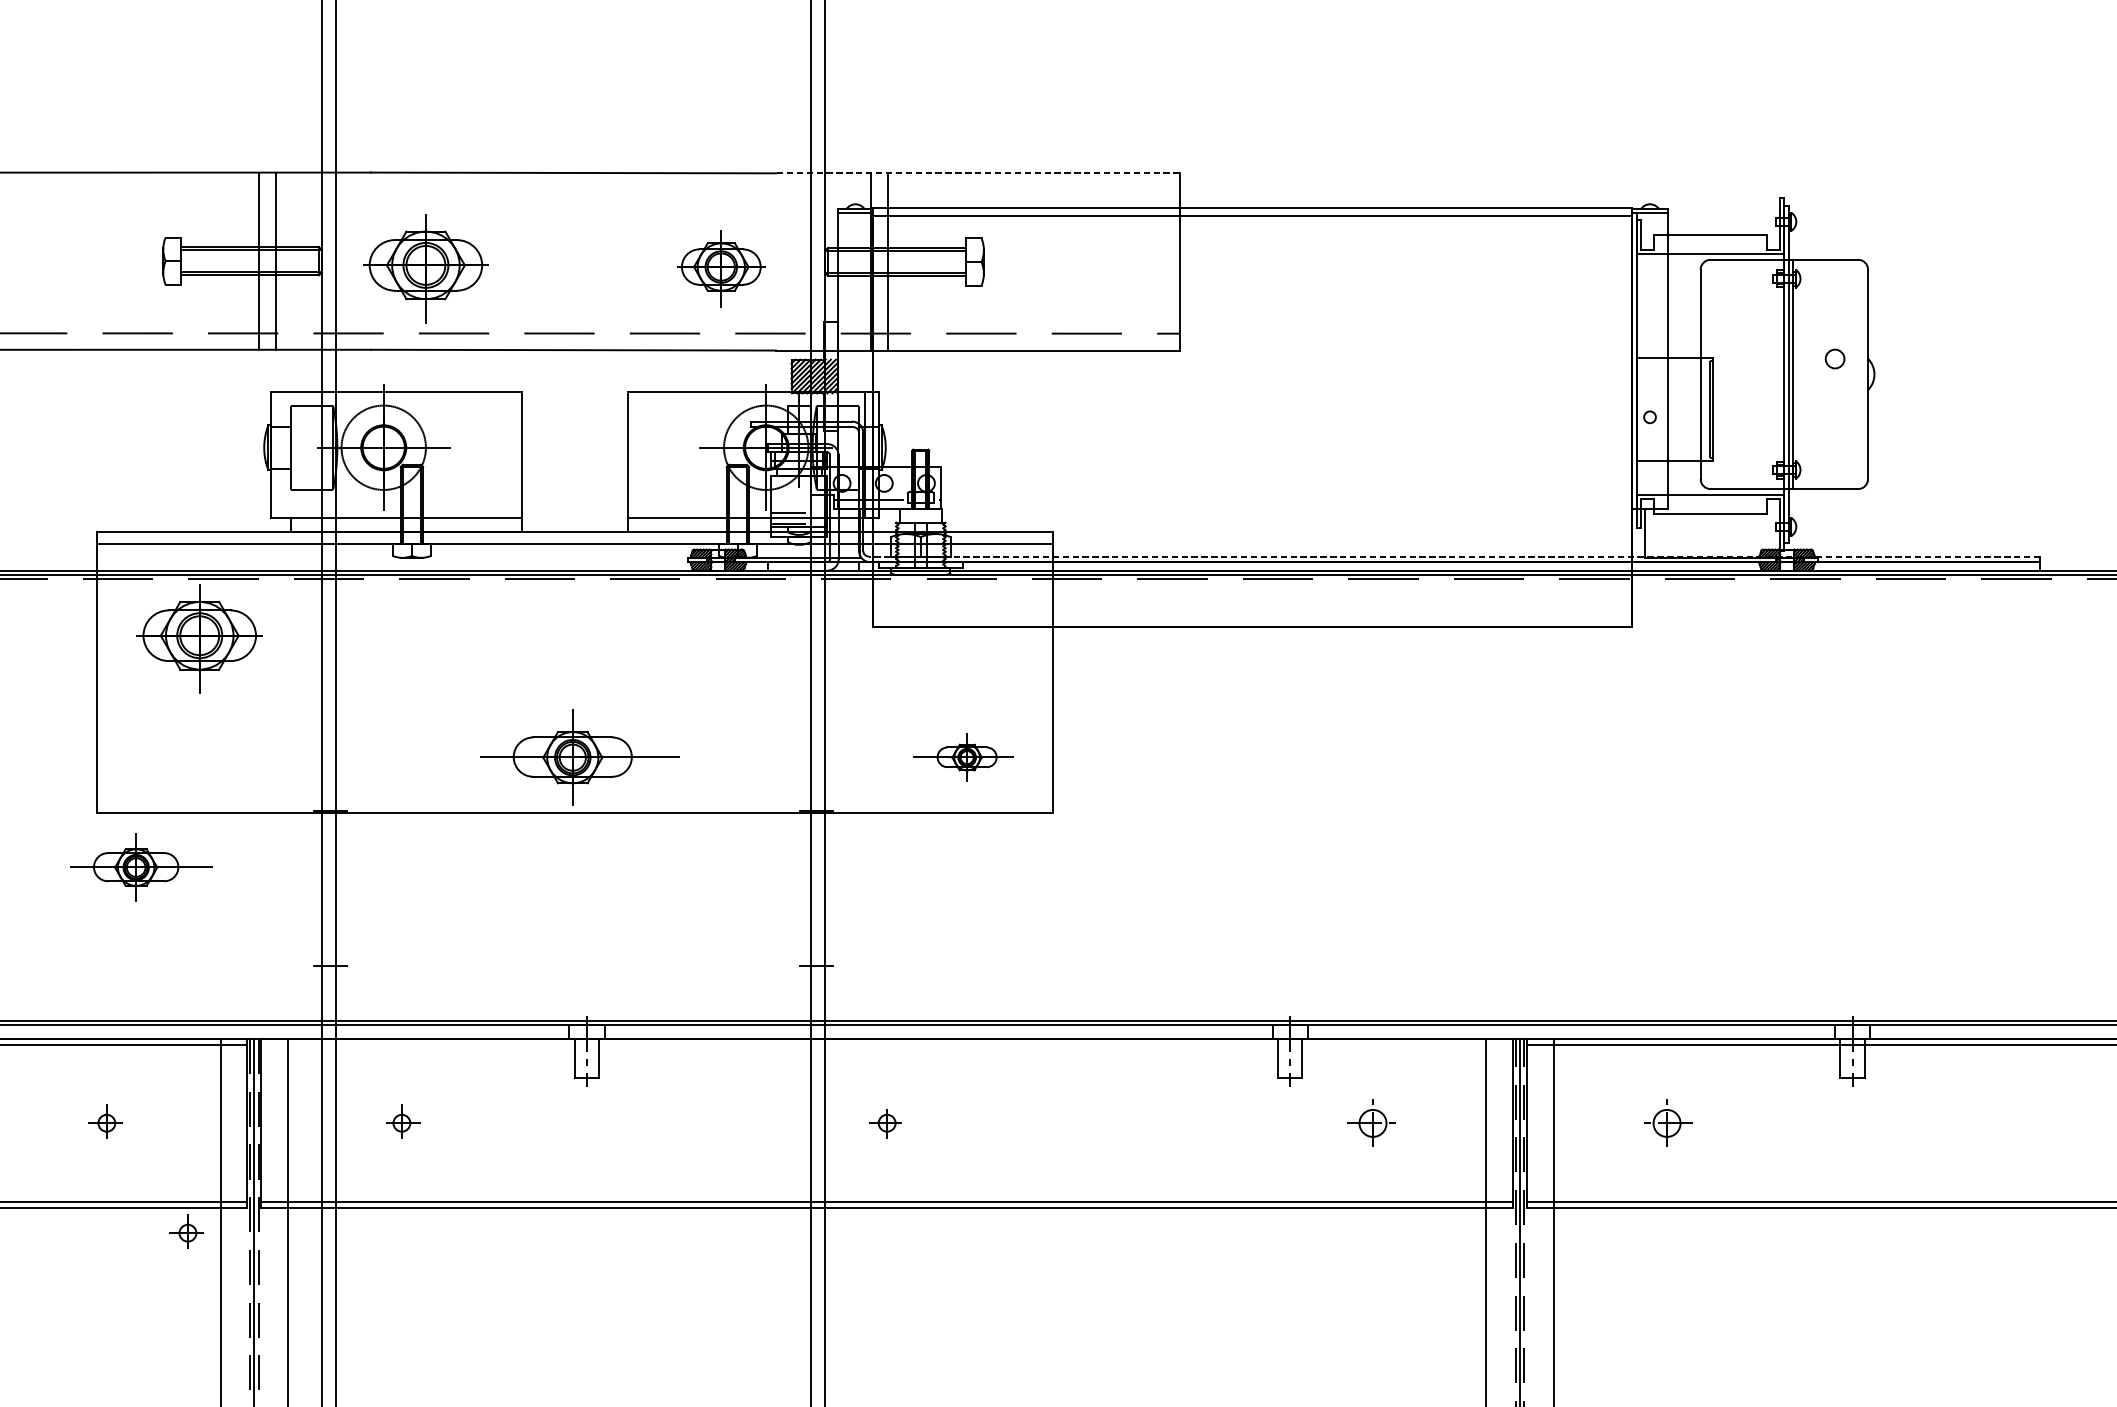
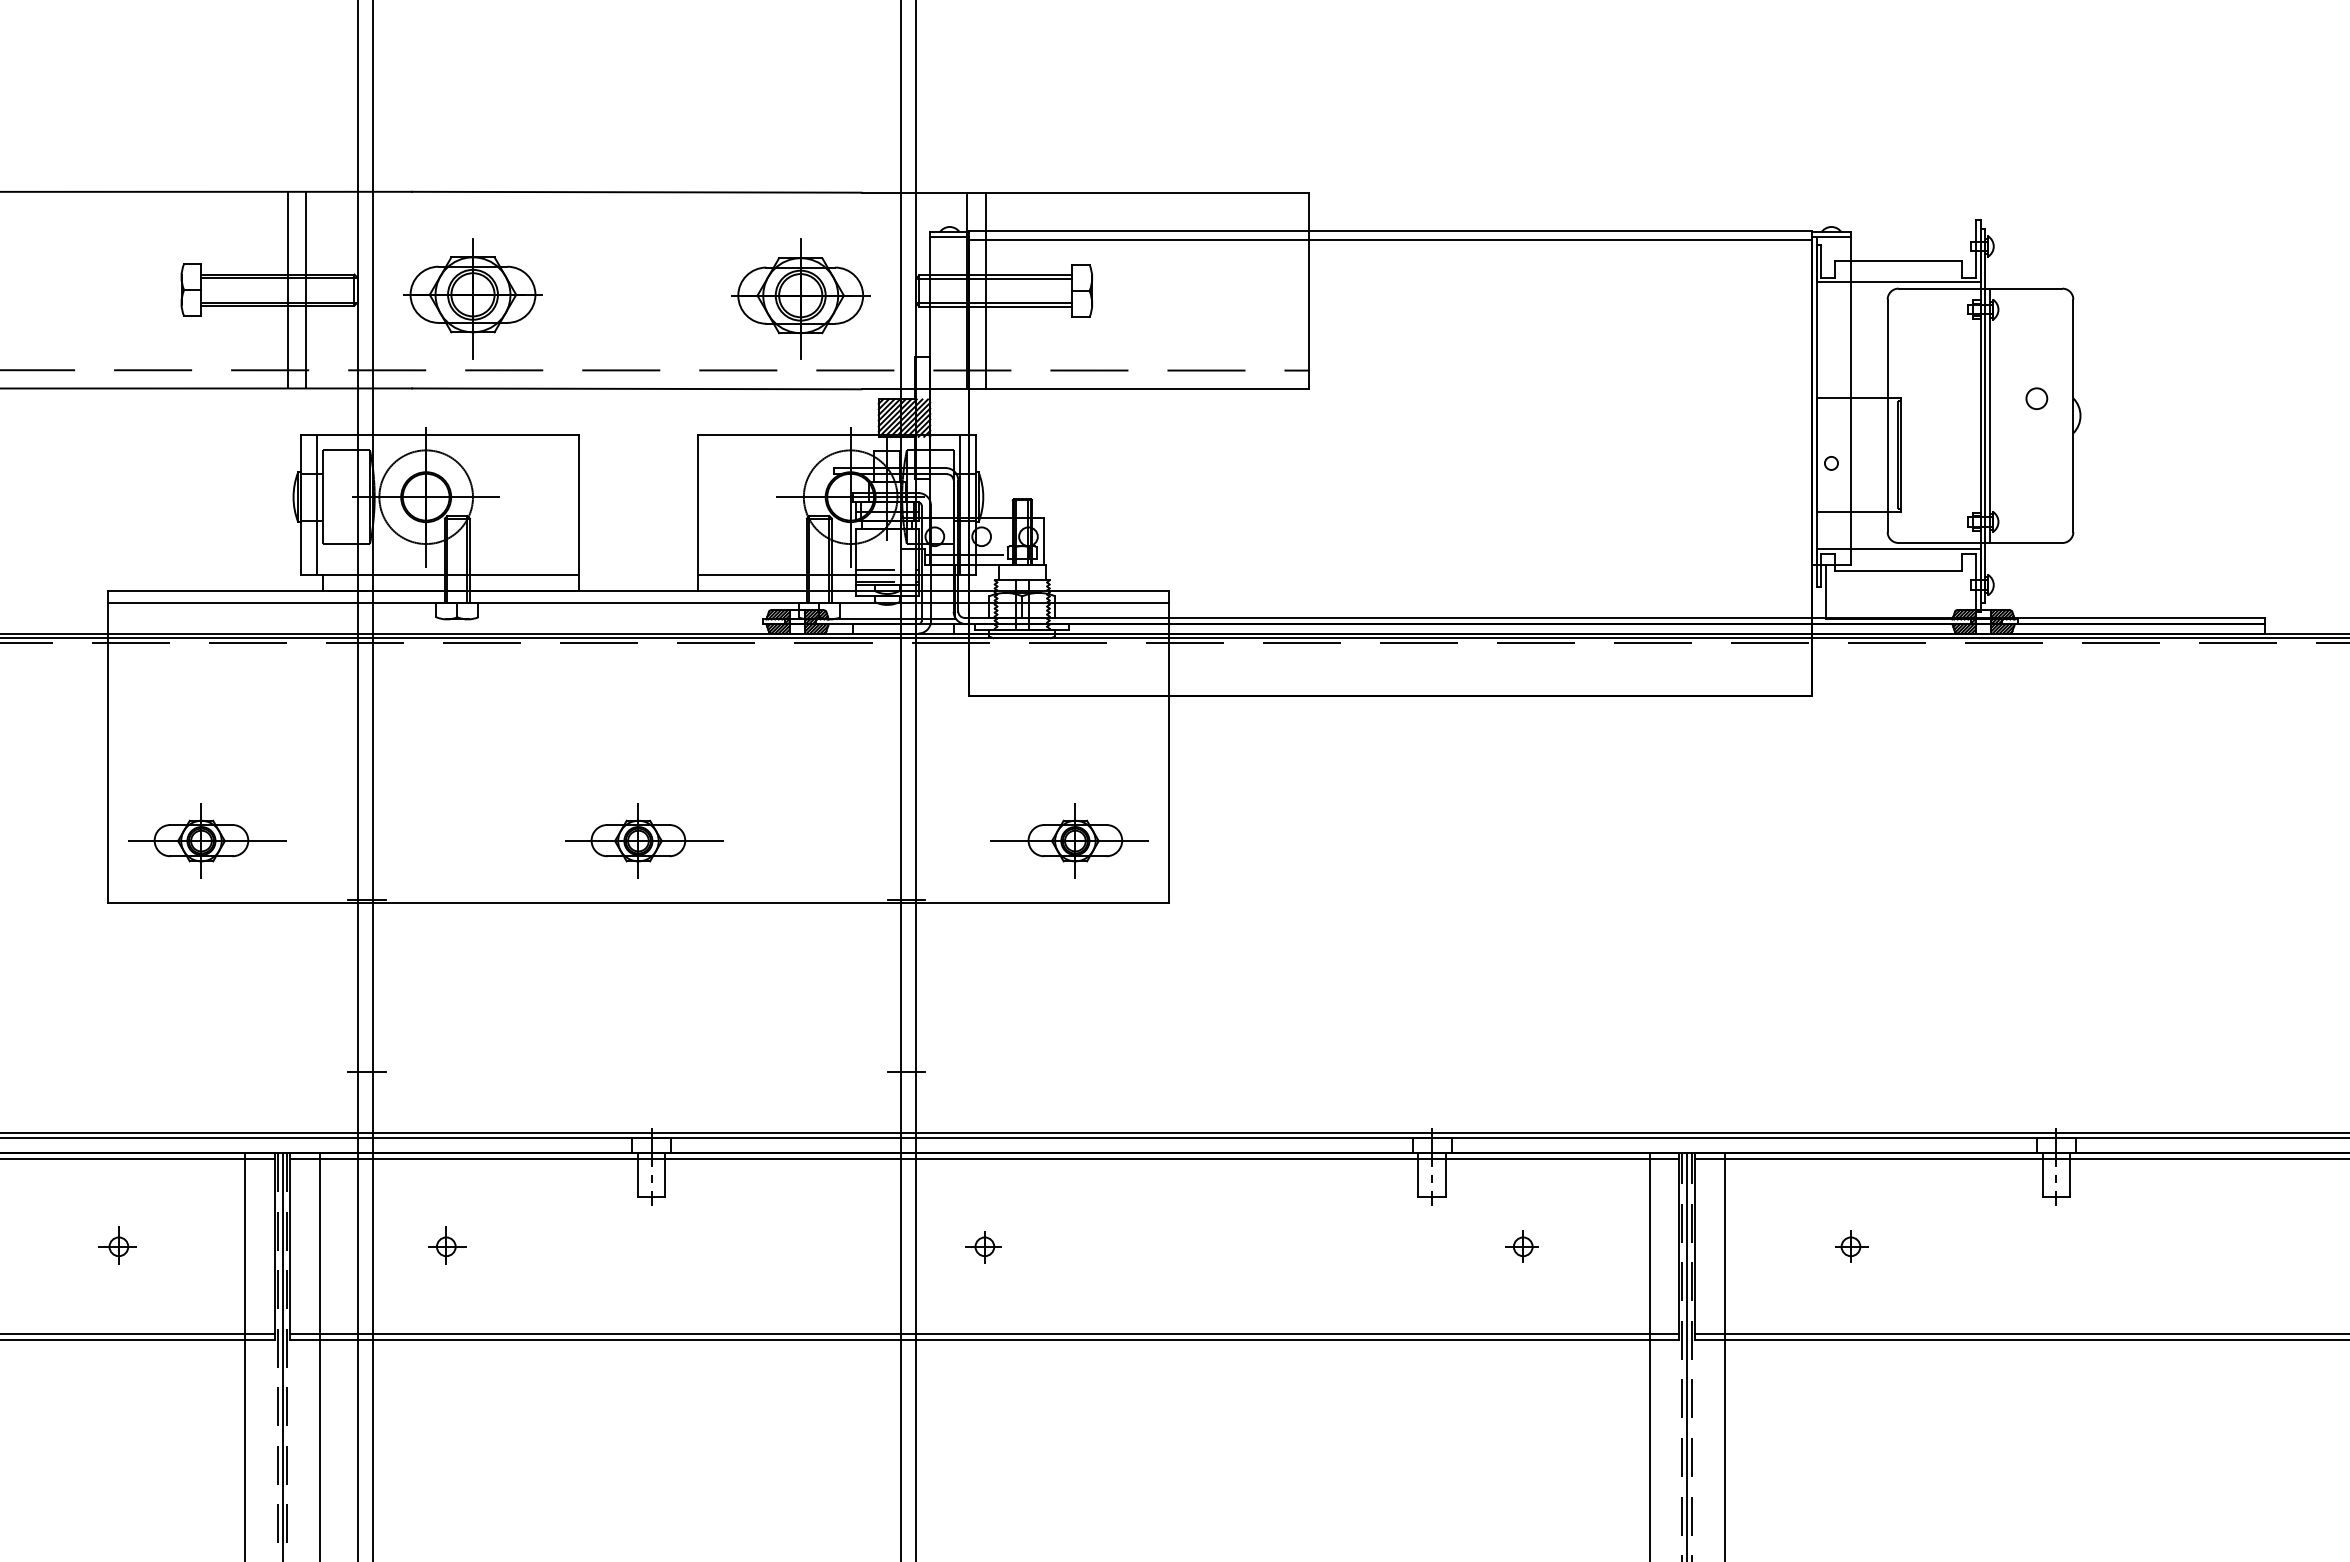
line: (977, 173) -> (1085, 192), dashed -> solid
part: (721, 268) -> (800, 298), size x1.43
line: (284, 454) -> (316, 504), added
line: (1454, 556) -> (1614, 617), dashed -> solid
part: (199, 639) -> (221, 709), removed
part: (580, 757) -> (644, 840), size x0.71
part: (963, 757) -> (1069, 840), size x1.43
part: (141, 867) -> (207, 840), moved
line: (886, 1044) -> (984, 1159), added
part: (1370, 1122) -> (1521, 1246), size x0.62
part: (1668, 1122) -> (1851, 1246), size x0.62
part: (186, 1231) -> (207, 1367), removed

